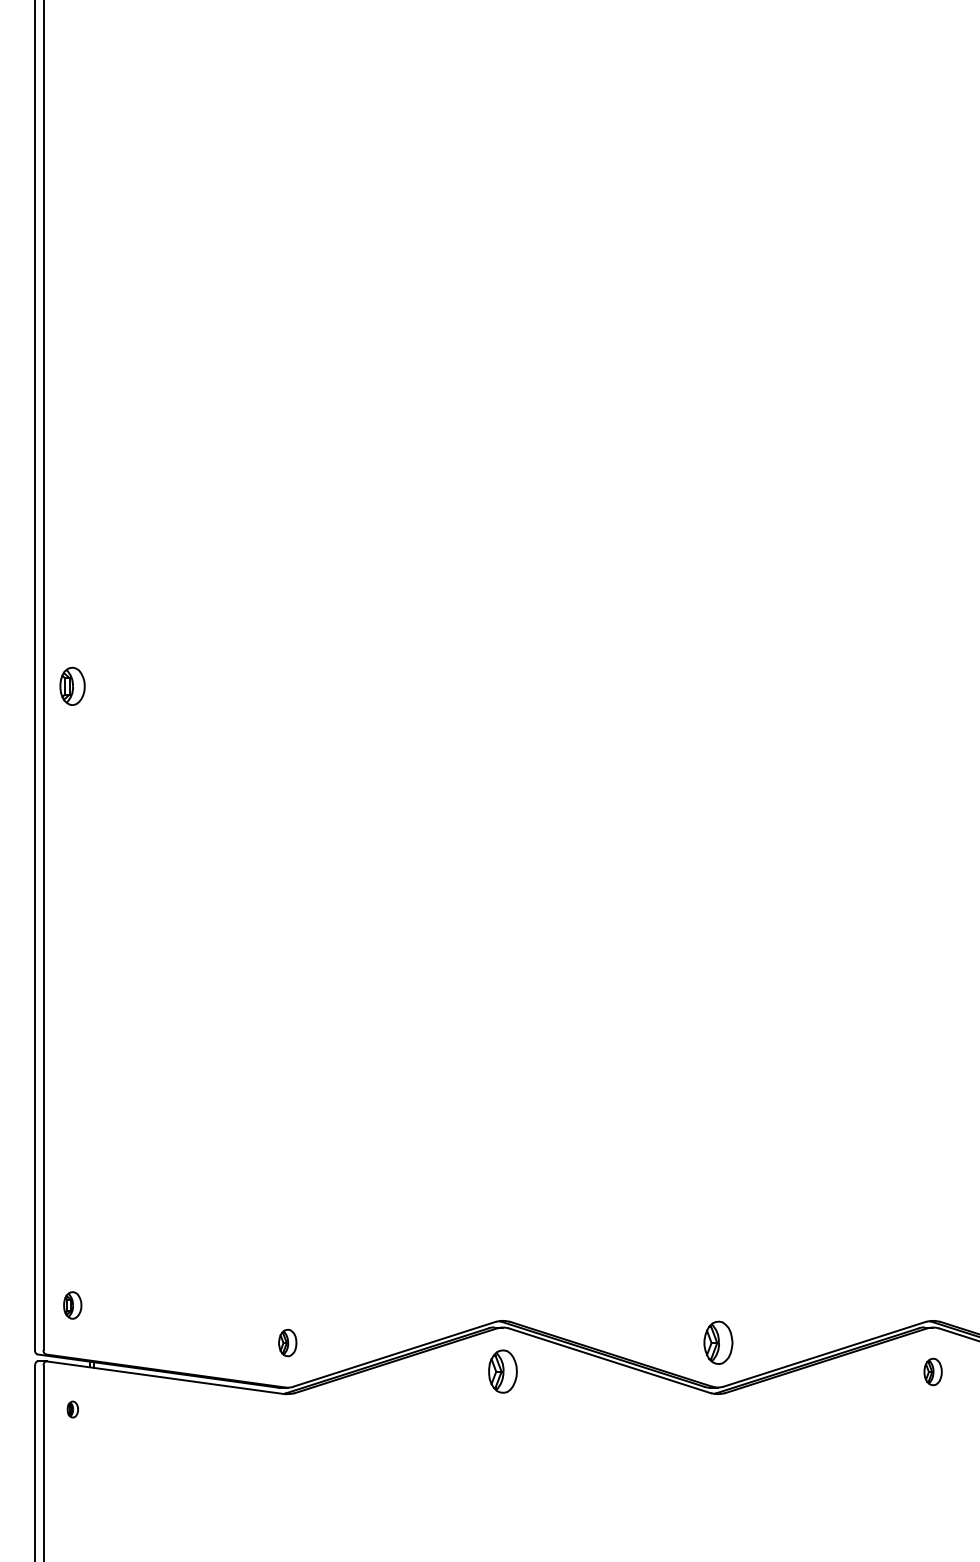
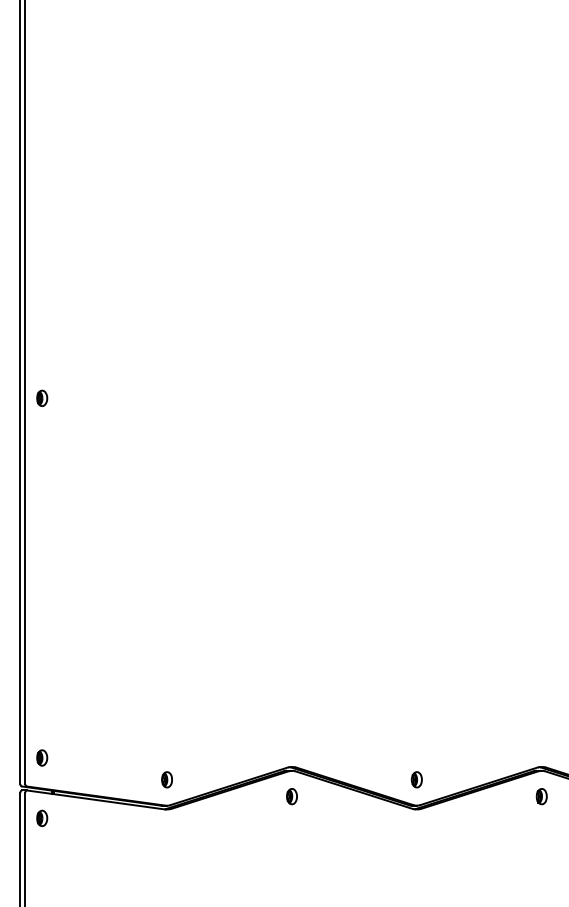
part: (73, 684) -> (42, 397), size x0.71
part: (717, 1342) -> (416, 779), size x0.62
part: (502, 1371) -> (291, 796), size x0.62
part: (73, 1409) -> (42, 818), size x1.67

